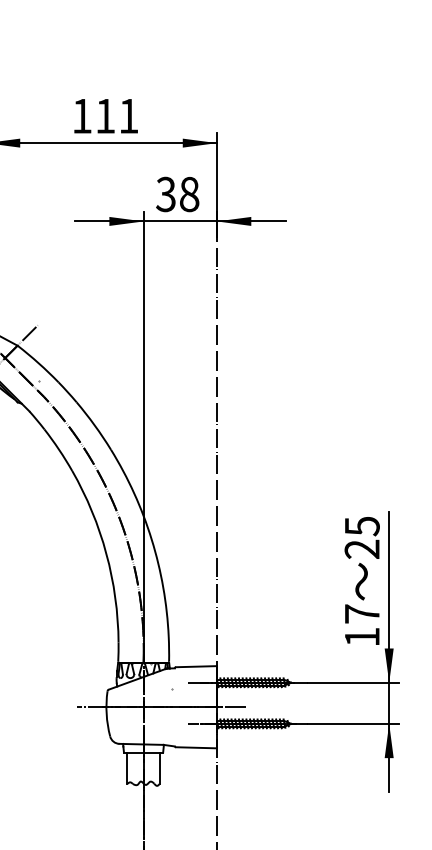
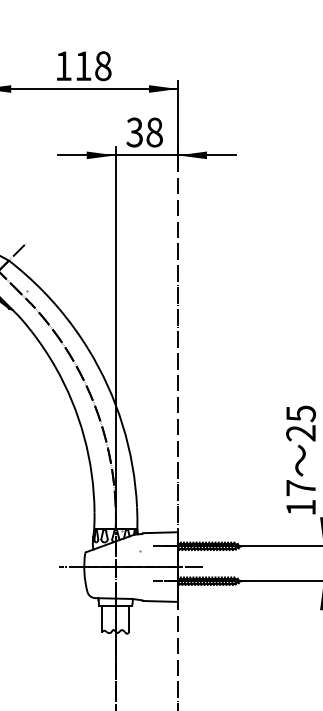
text: (128, 115) -> (102, 65), 111 -> 118

